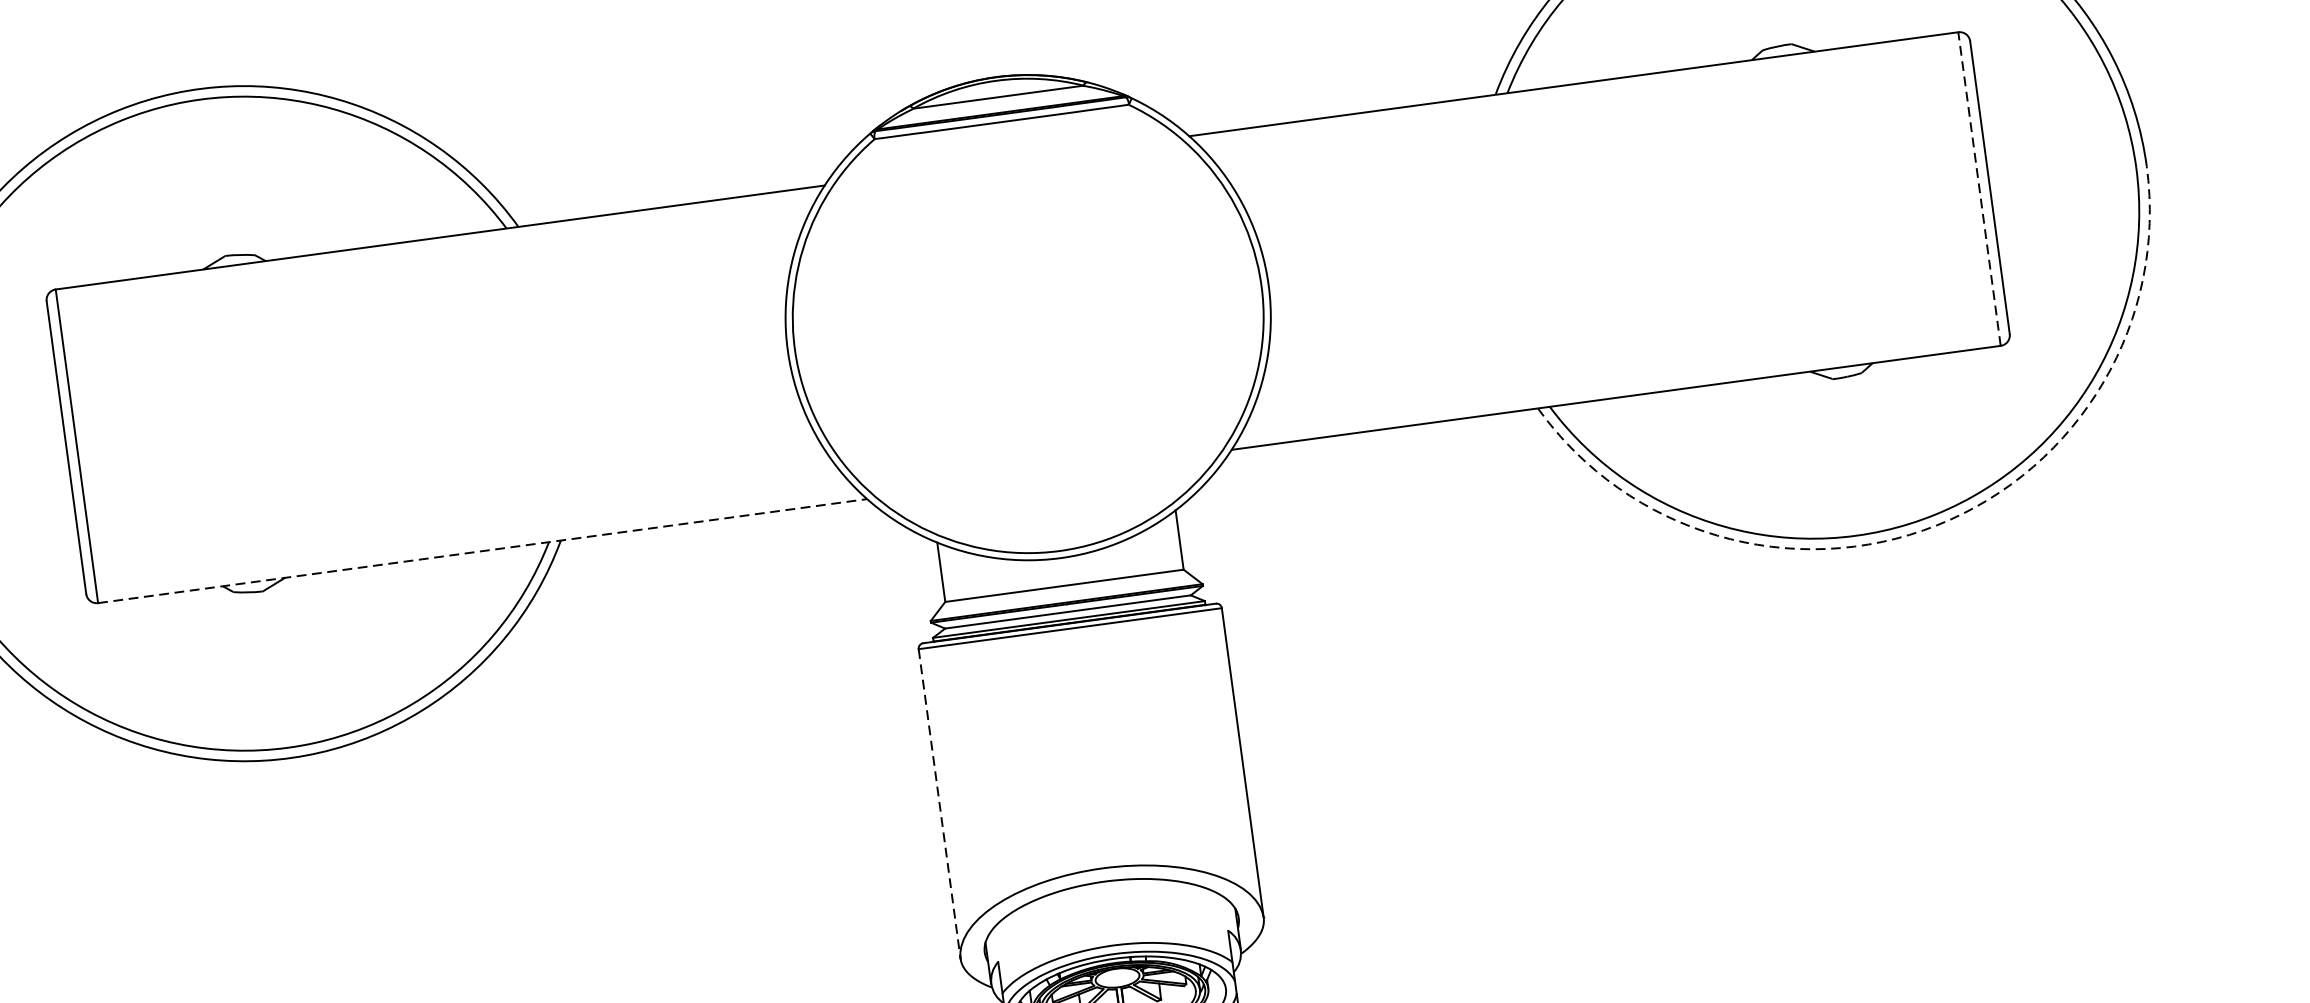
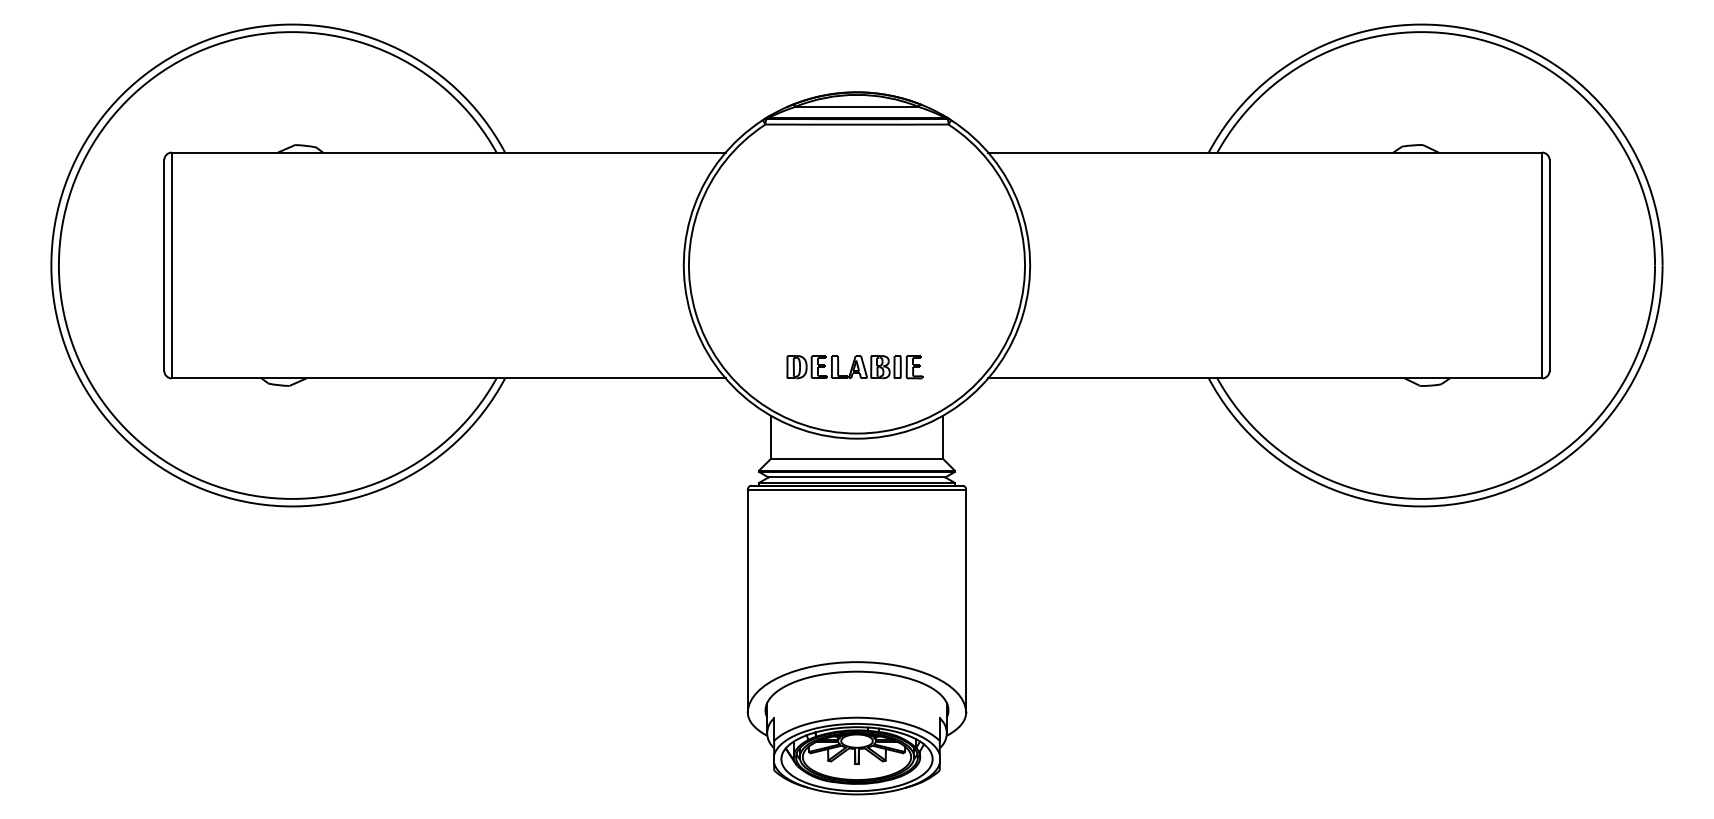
line: (1980, 188) -> (1542, 265), dashed -> solid
part: (1043, 459) -> (854, 367), added
arc: (1936, 525) -> (1479, 499), dashed -> solid
line: (482, 551) -> (448, 378), dashed -> solid
line: (939, 804) -> (747, 601), dashed -> solid

